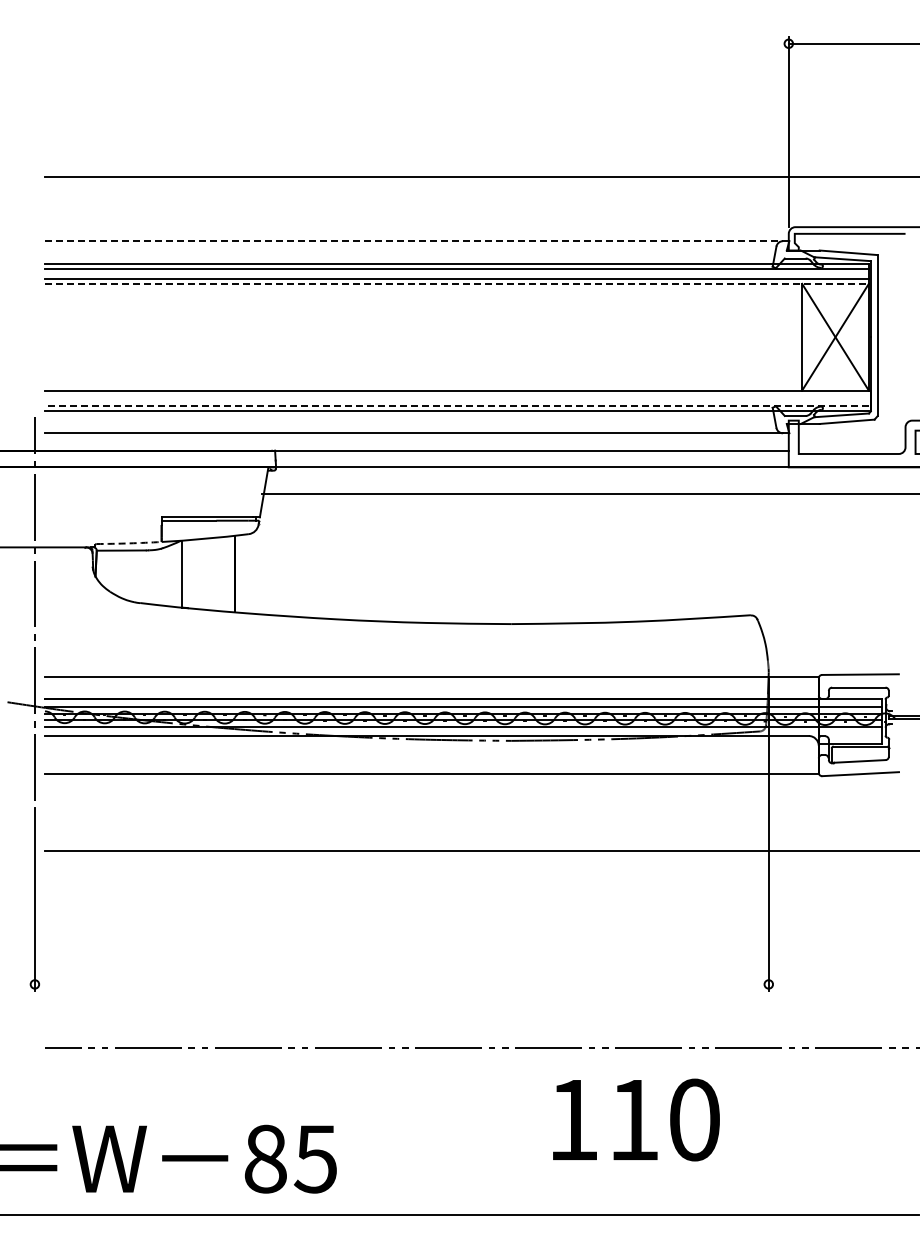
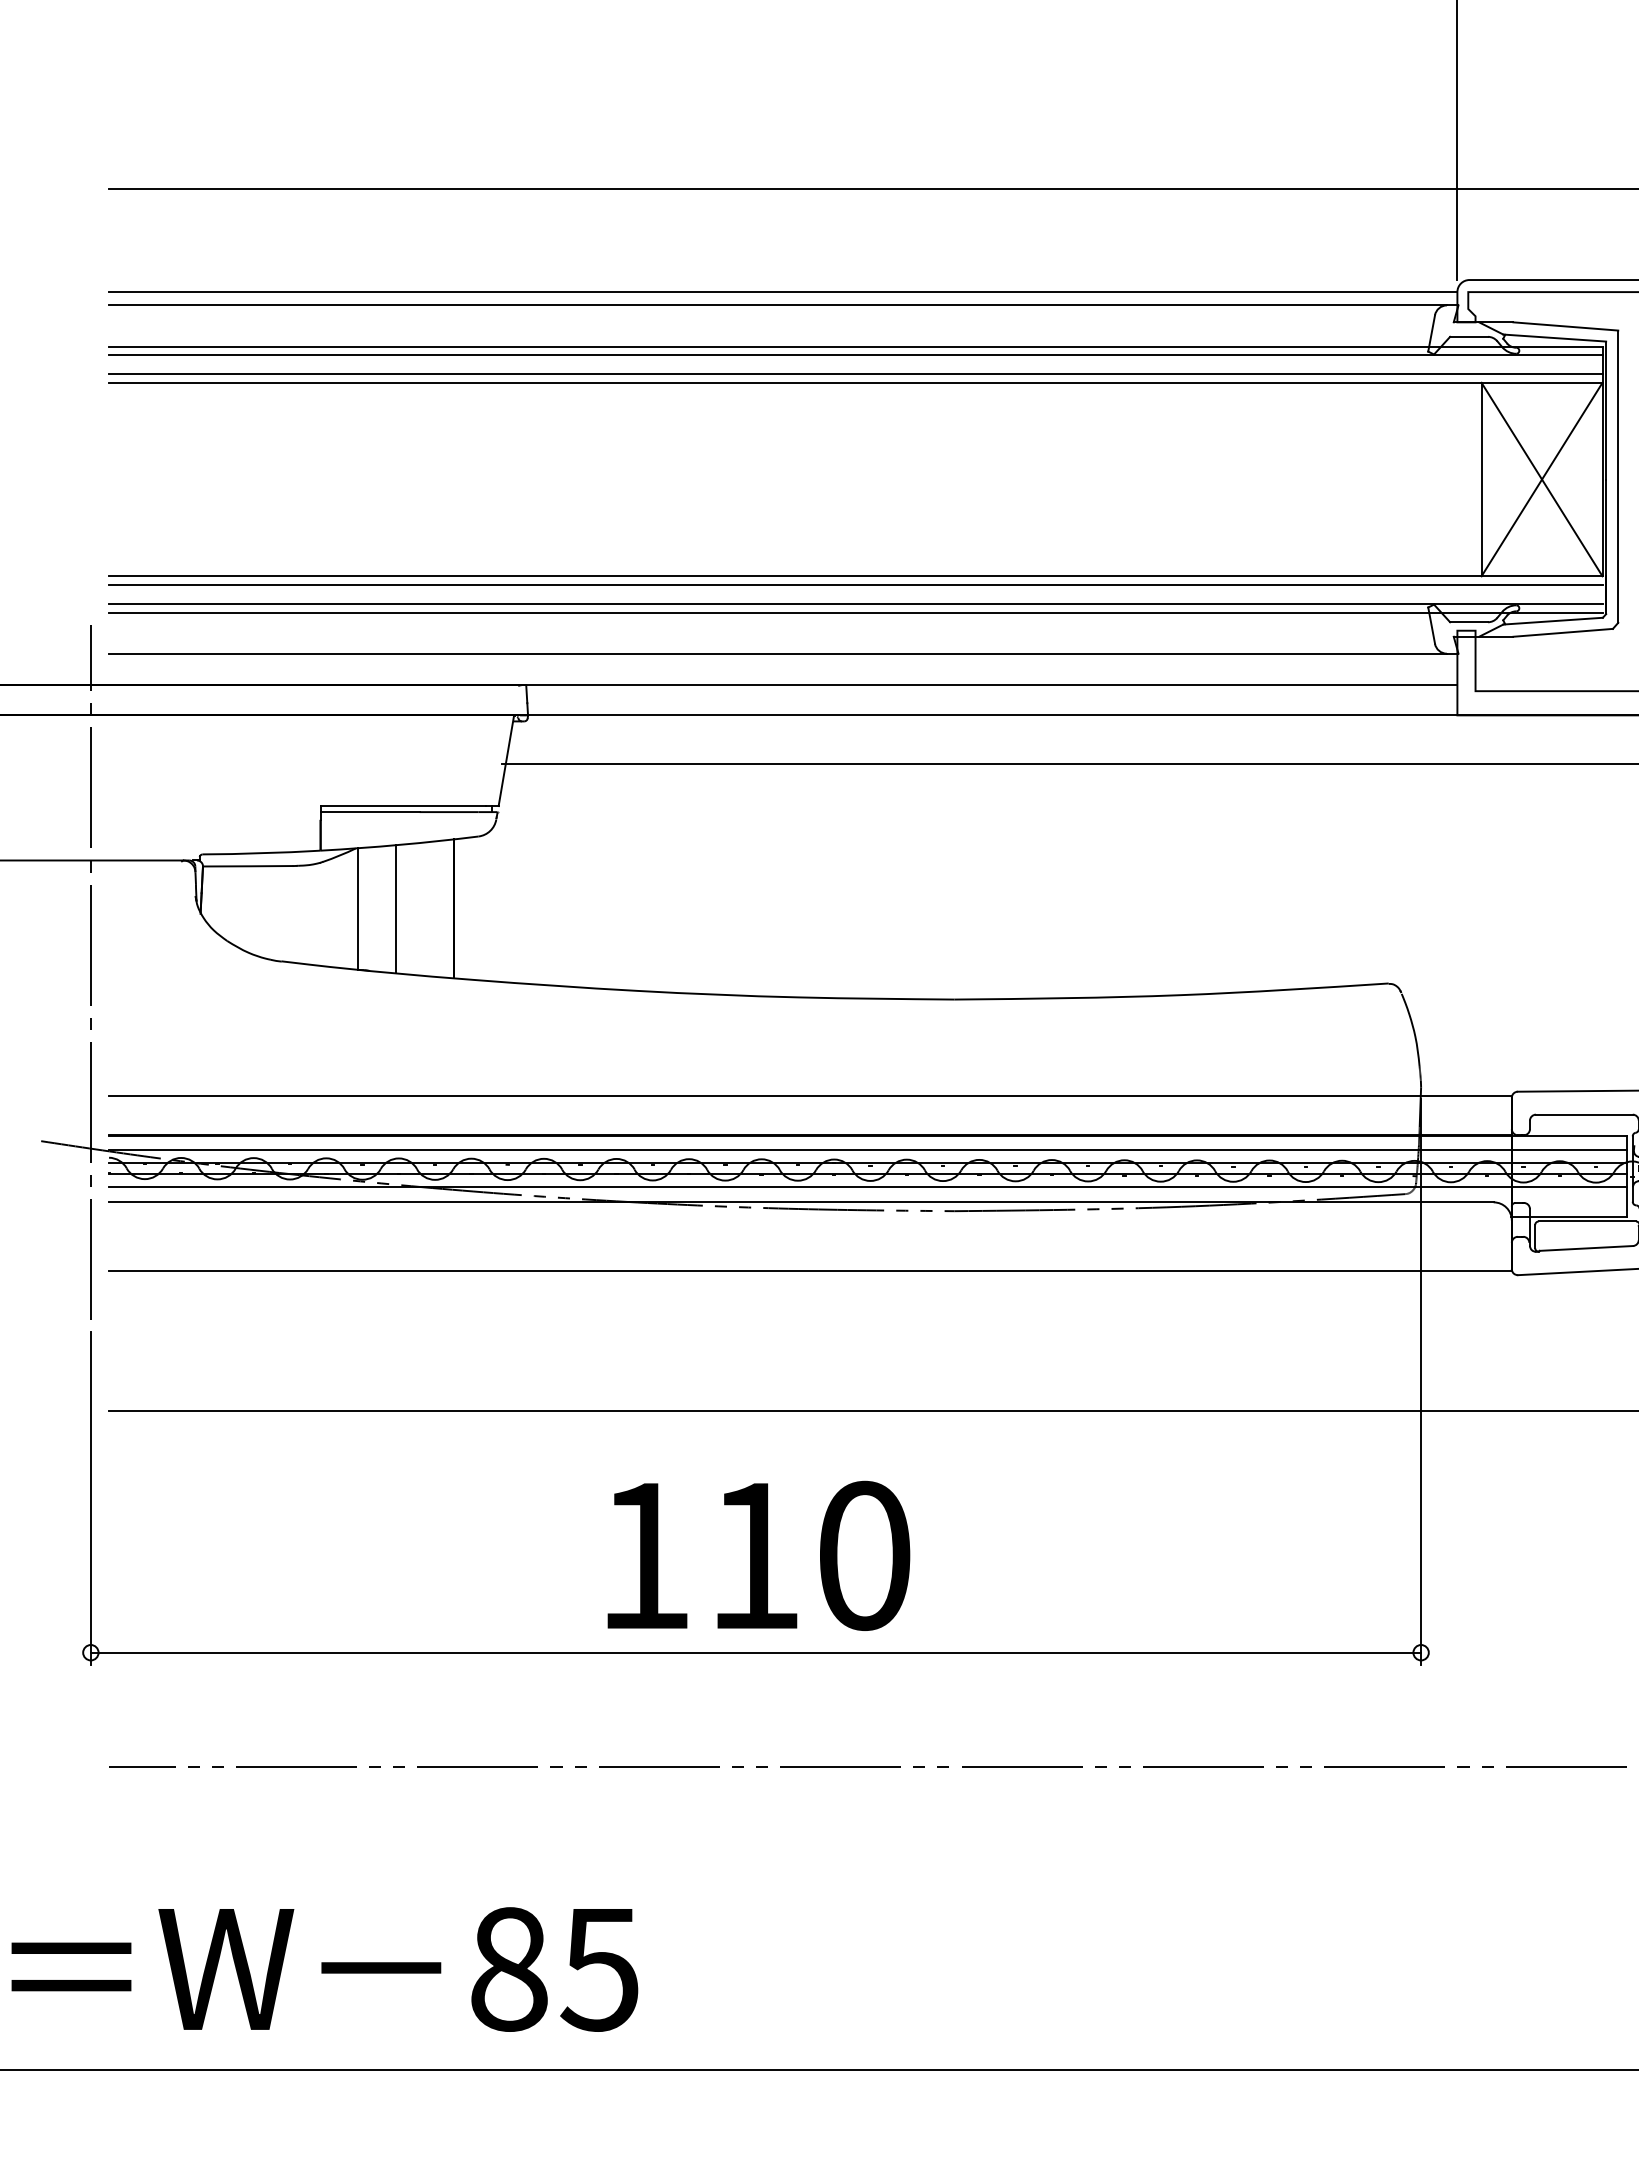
line: (416, 233) -> (782, 291), added
line: (414, 241) -> (778, 305), dashed -> solid
line: (456, 283) -> (855, 382), dashed -> solid
line: (456, 395) -> (855, 585), added
line: (456, 405) -> (855, 603), dashed -> solid
arc: (129, 543) -> (262, 853), dashed -> solid
line: (203, 573) -> (396, 907), added
line: (401, 984) -> (755, 1652), added
text: (636, 1119) -> (758, 1554), moved

